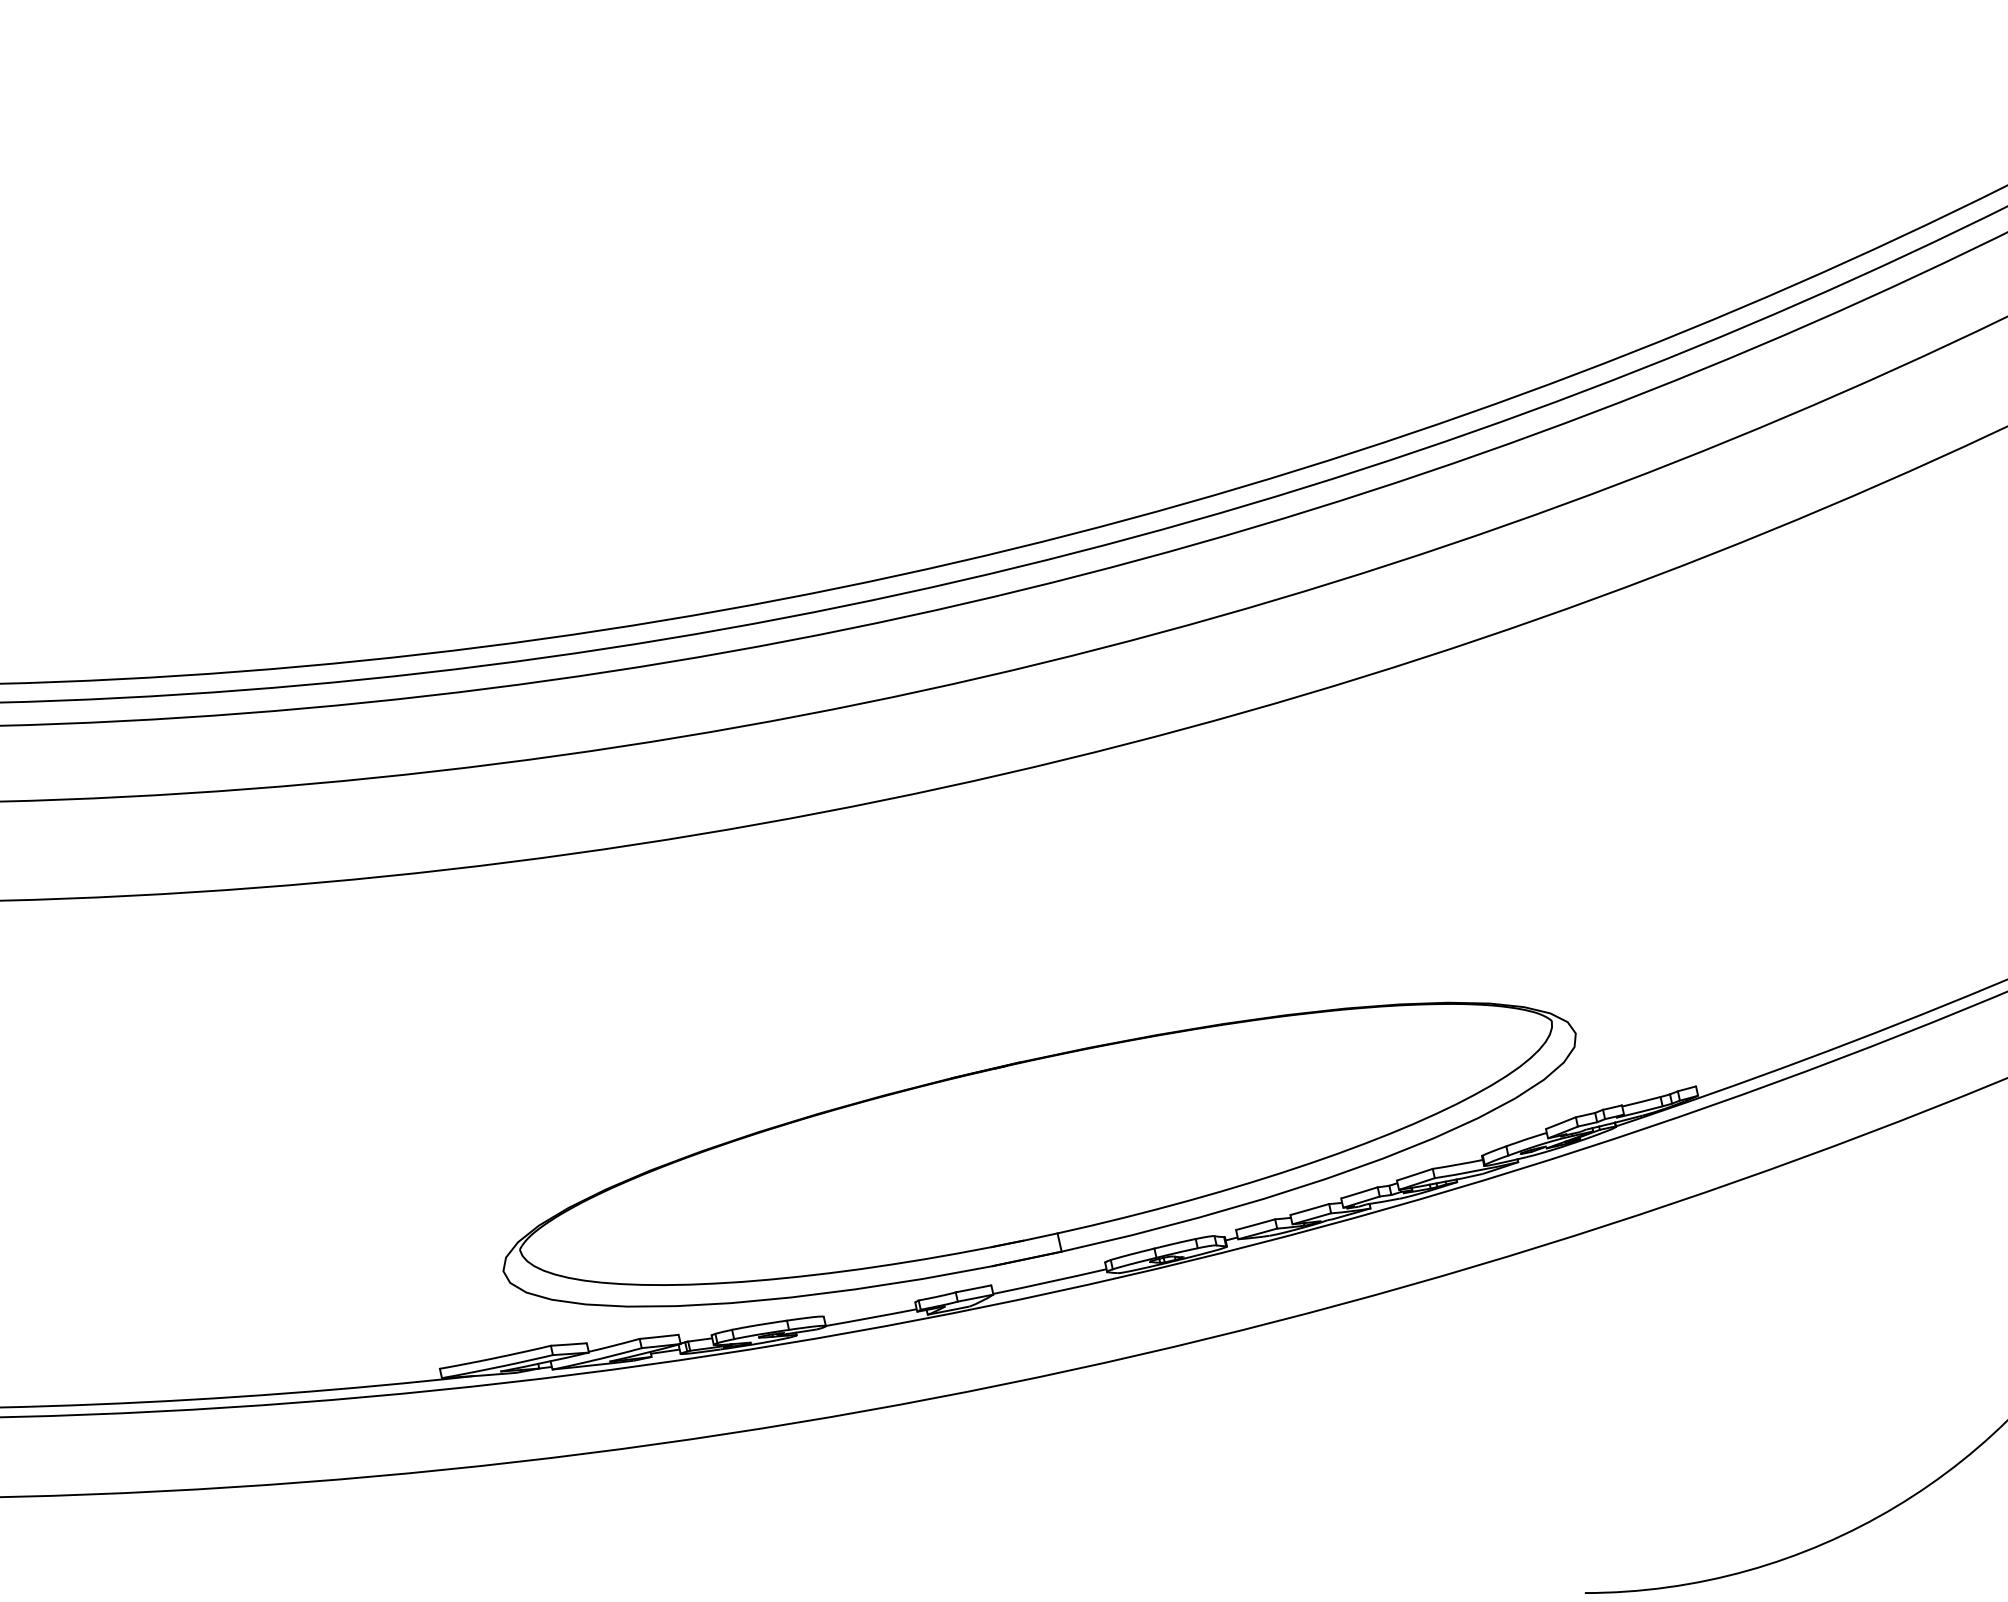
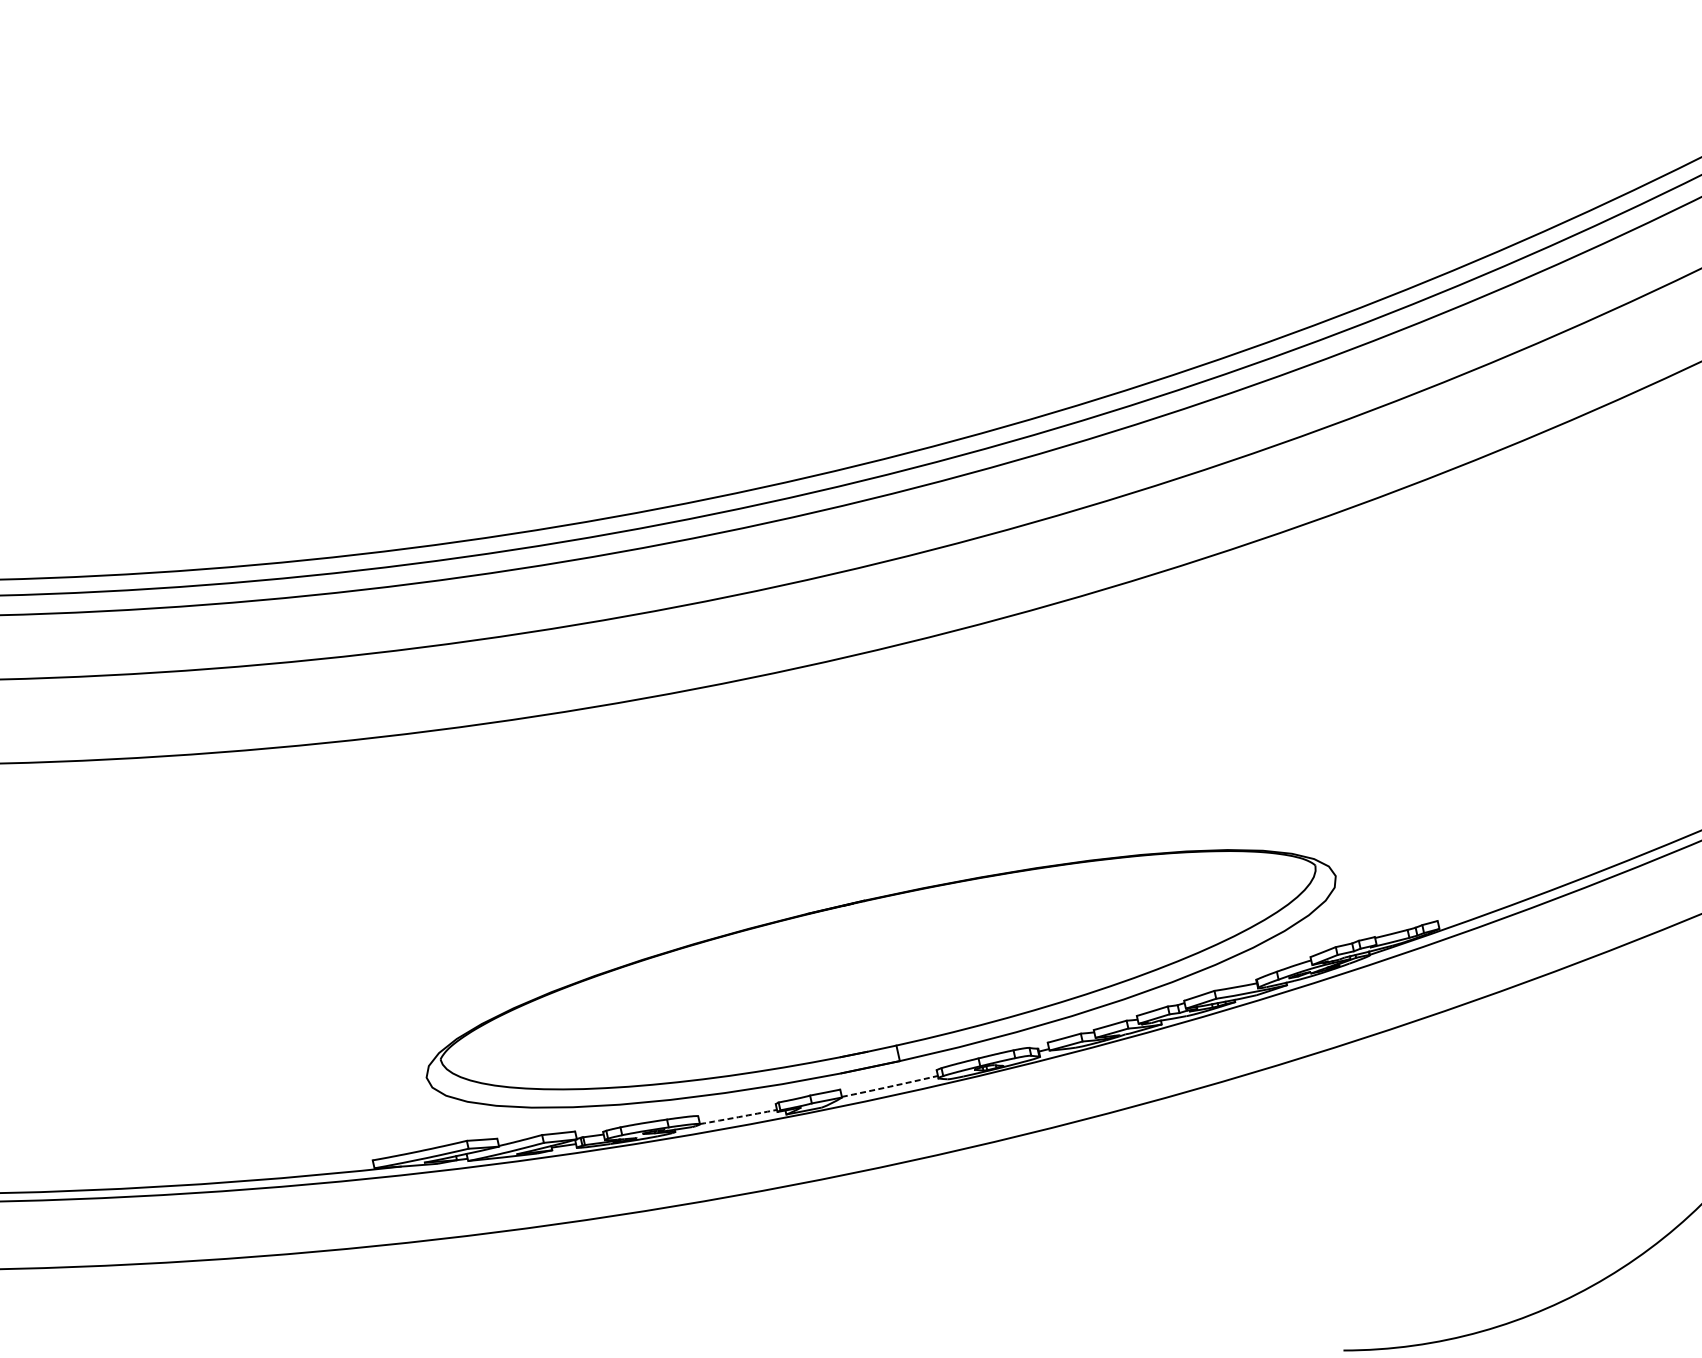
arc: (1049, 1281) -> (889, 1086), solid -> dashed
arc: (871, 1317) -> (738, 1116), solid -> dashed

